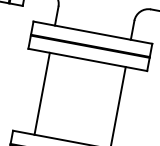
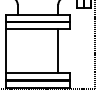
line: (41, 93) -> (5, 51), moved

